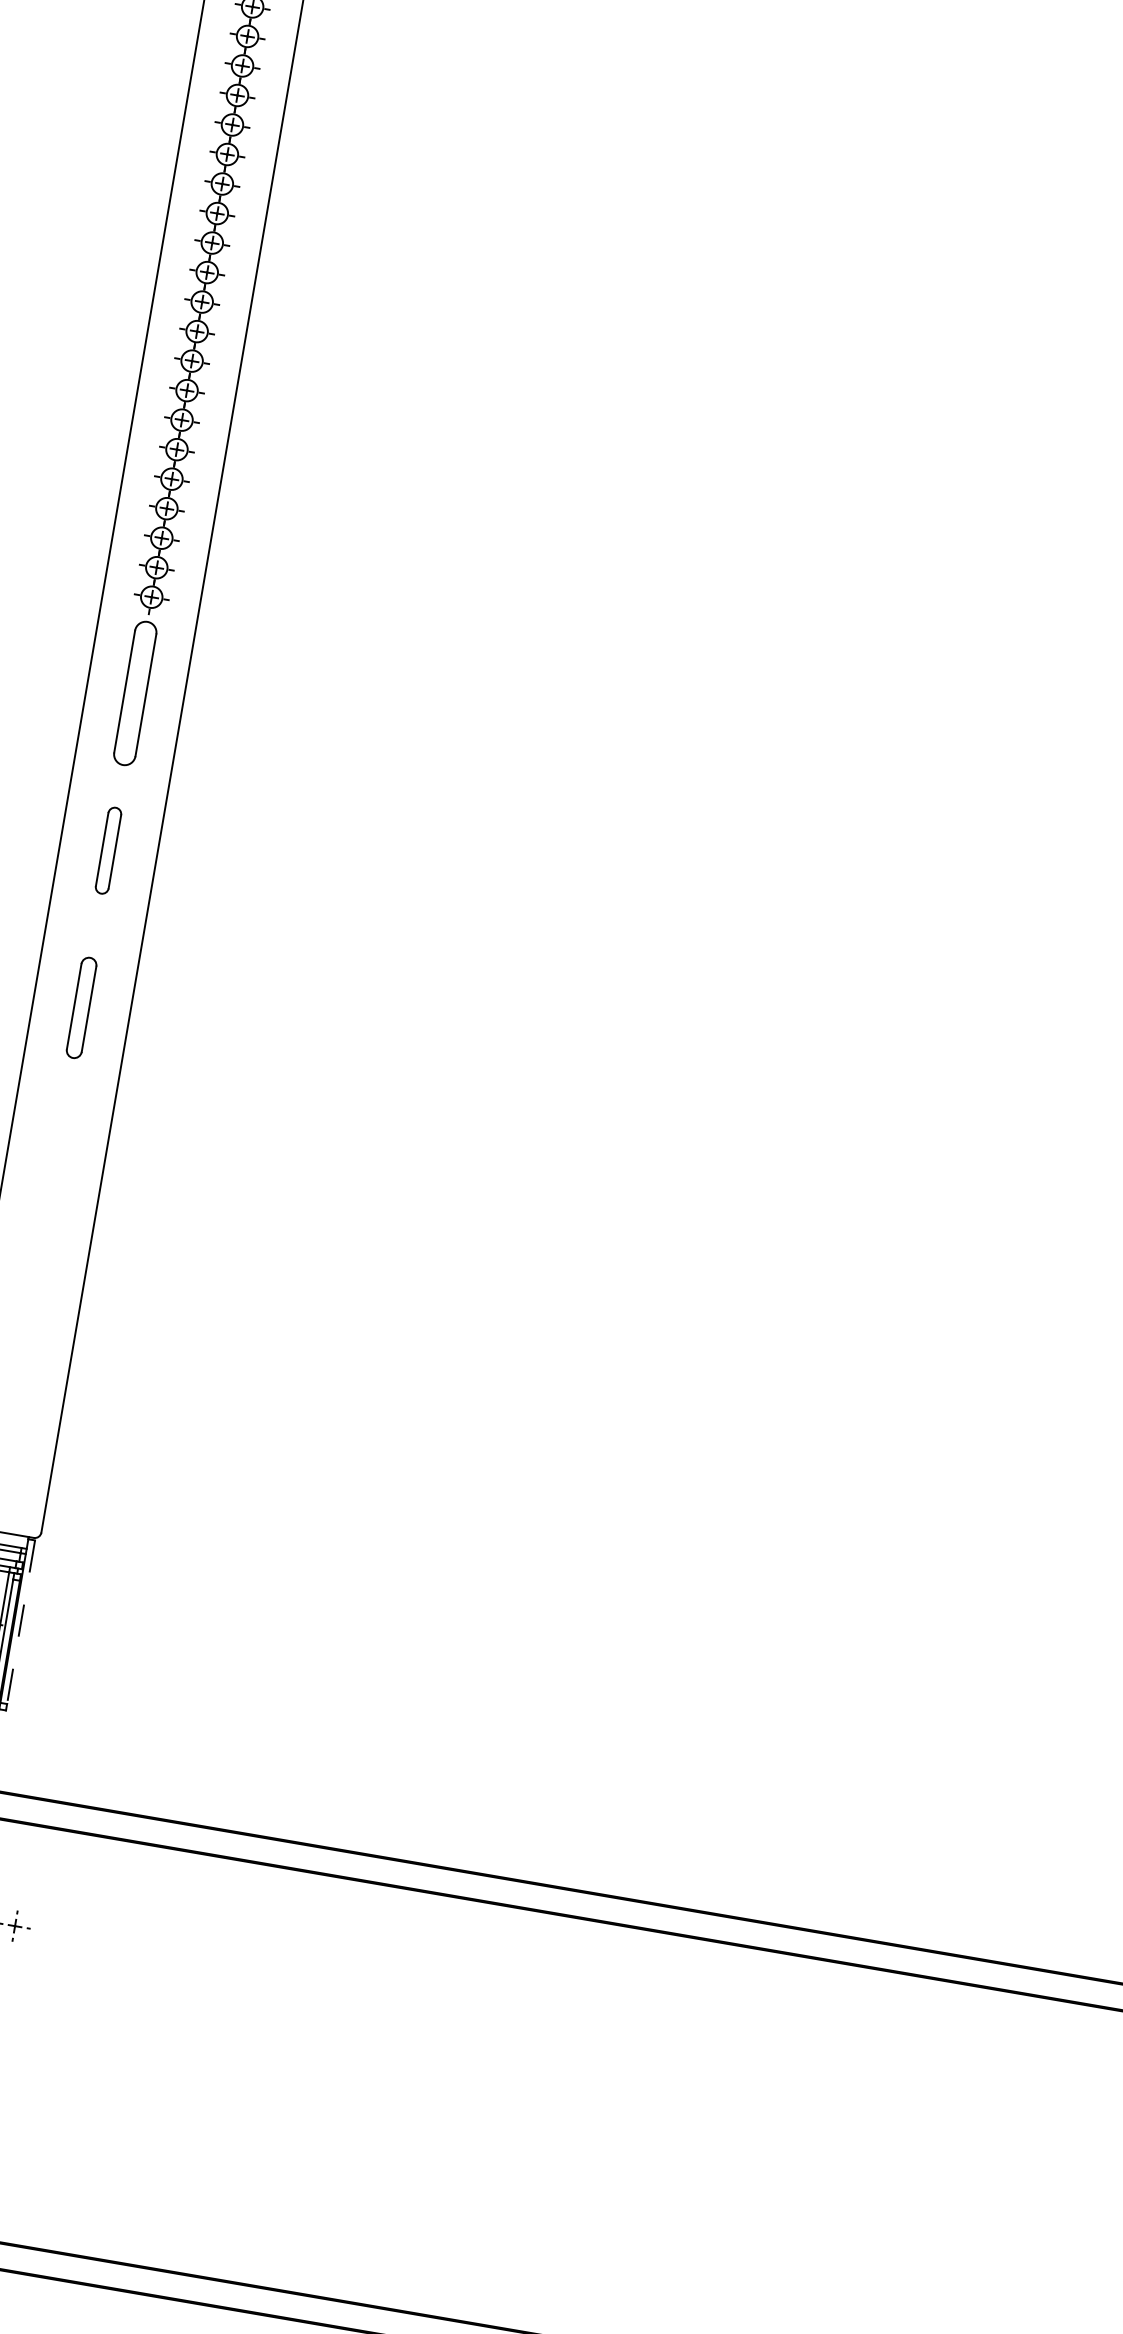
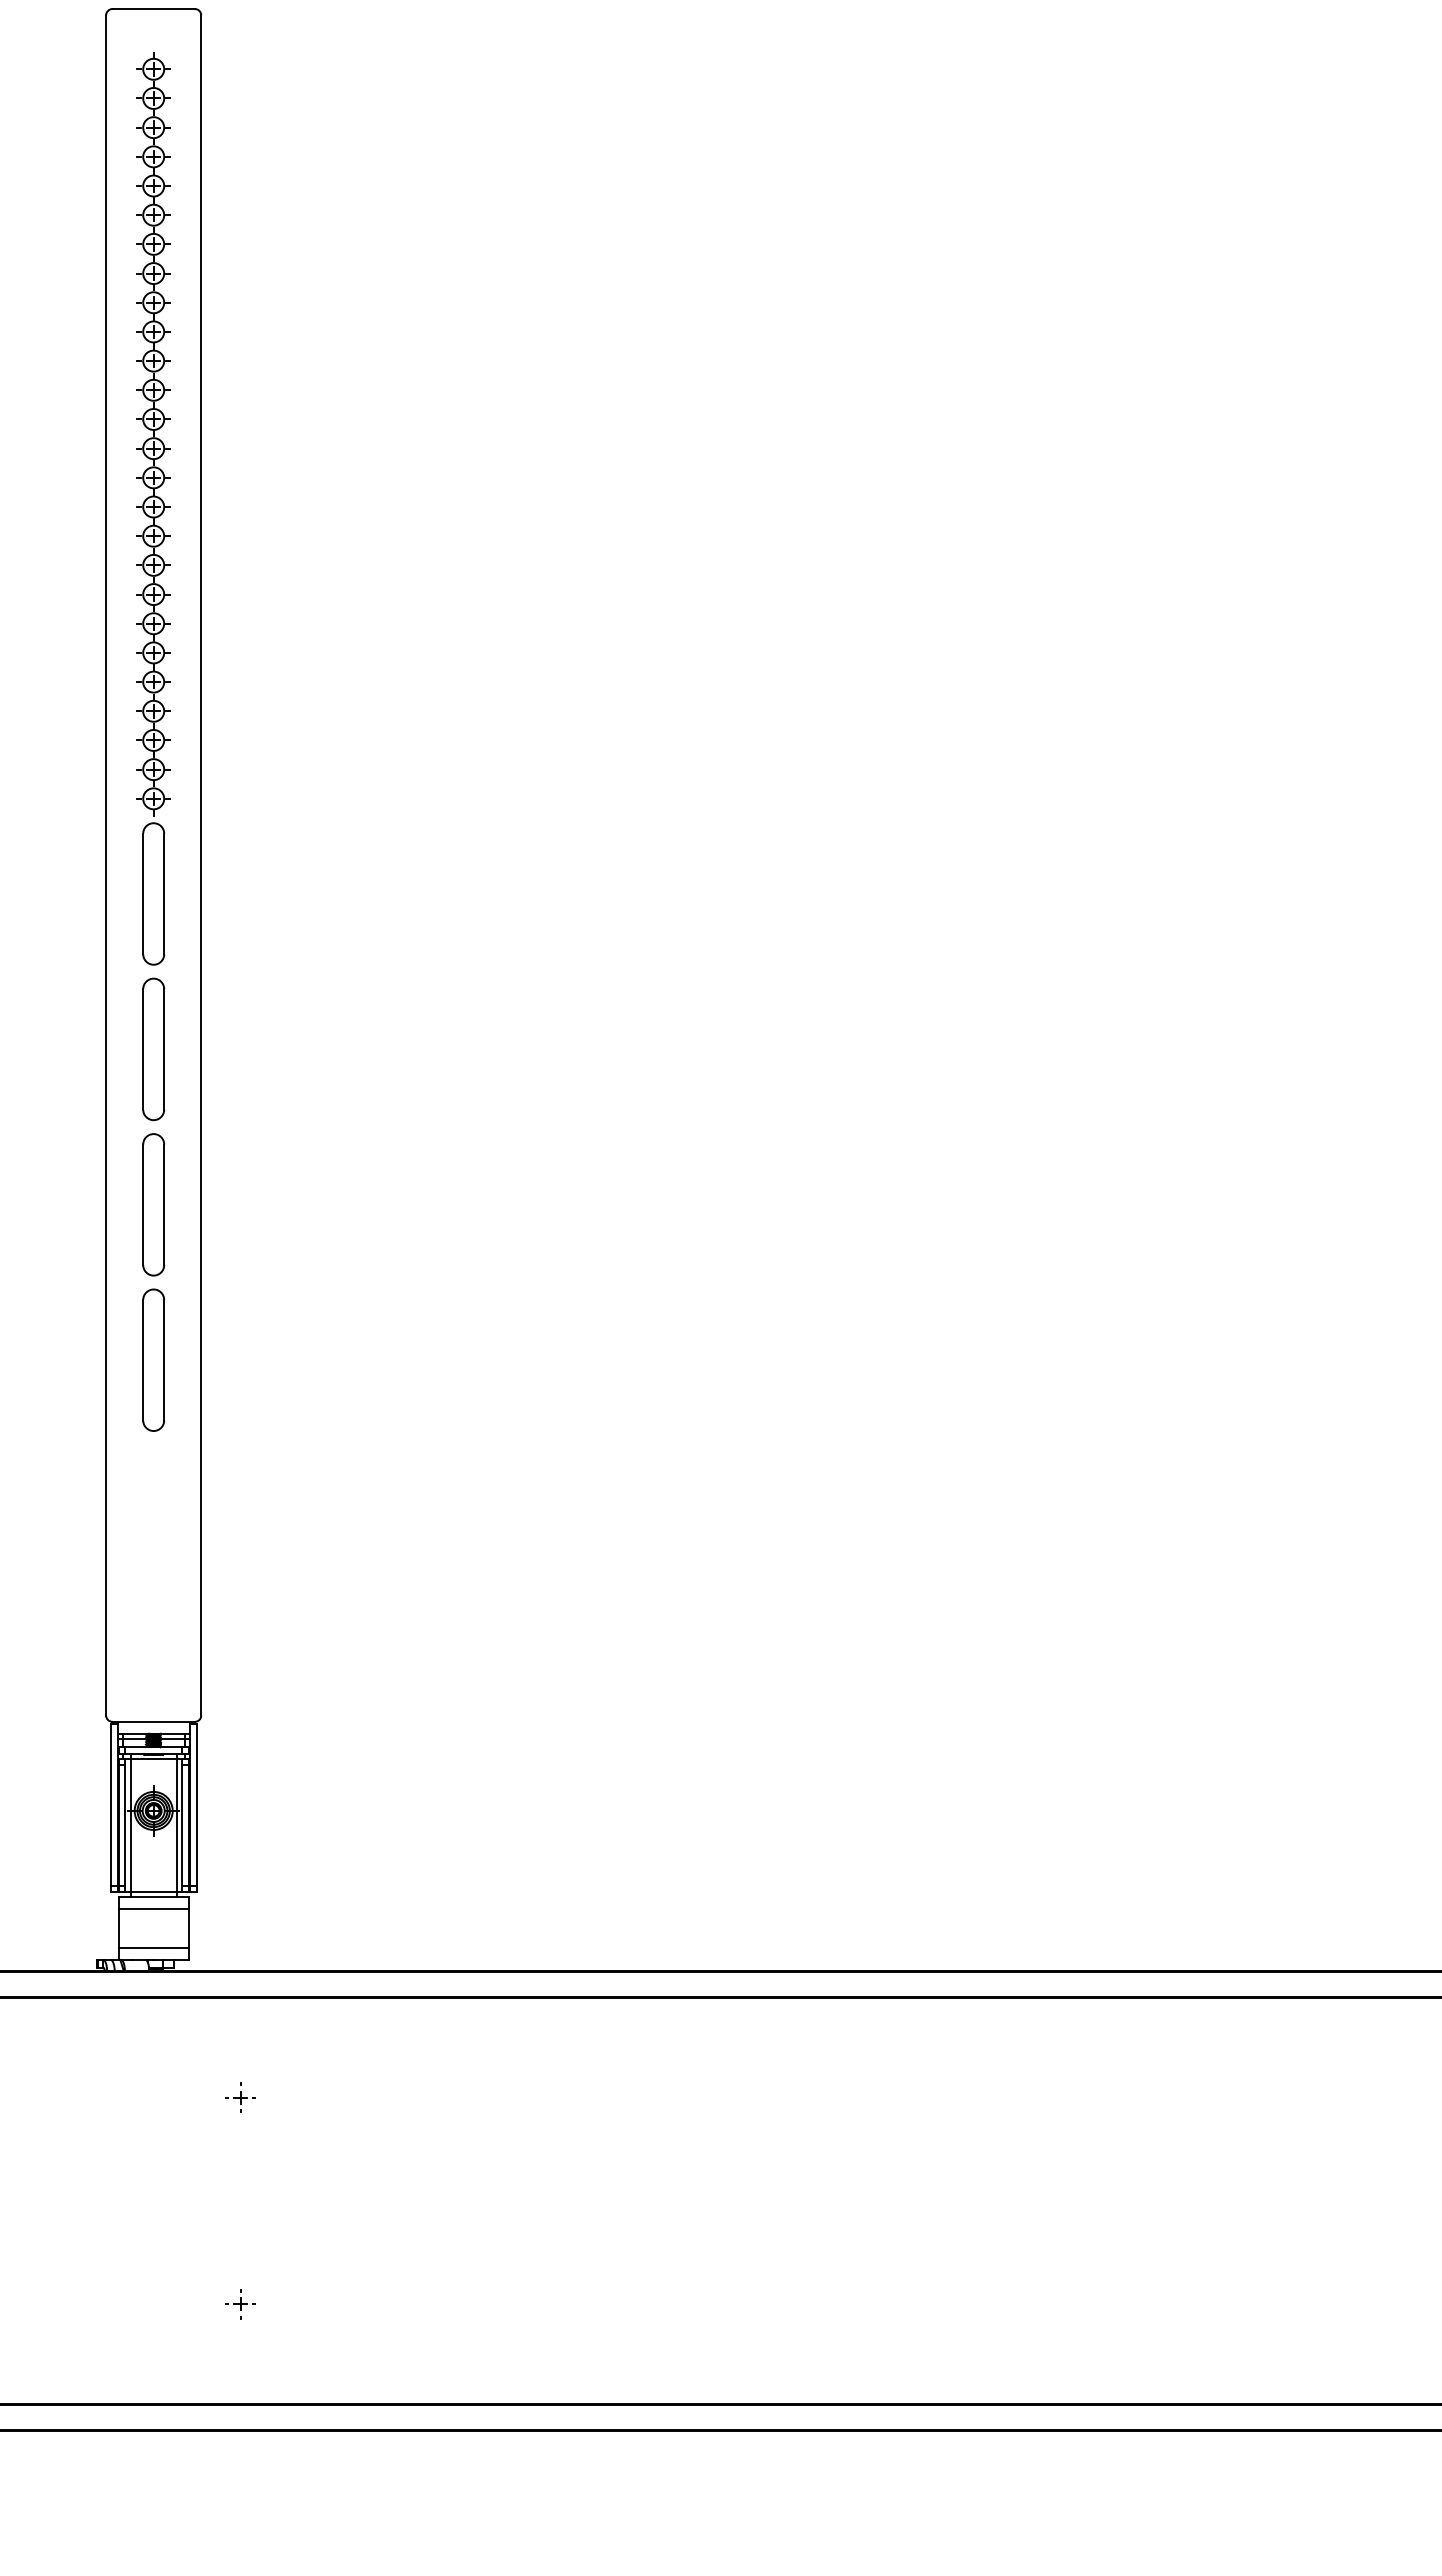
part: (108, 850) -> (153, 1049), size x1.67
part: (81, 1007) -> (153, 1204), size x1.43
part: (54, 1164) -> (153, 1359), added
line: (21, 1621) -> (196, 1804), dashed -> solid

